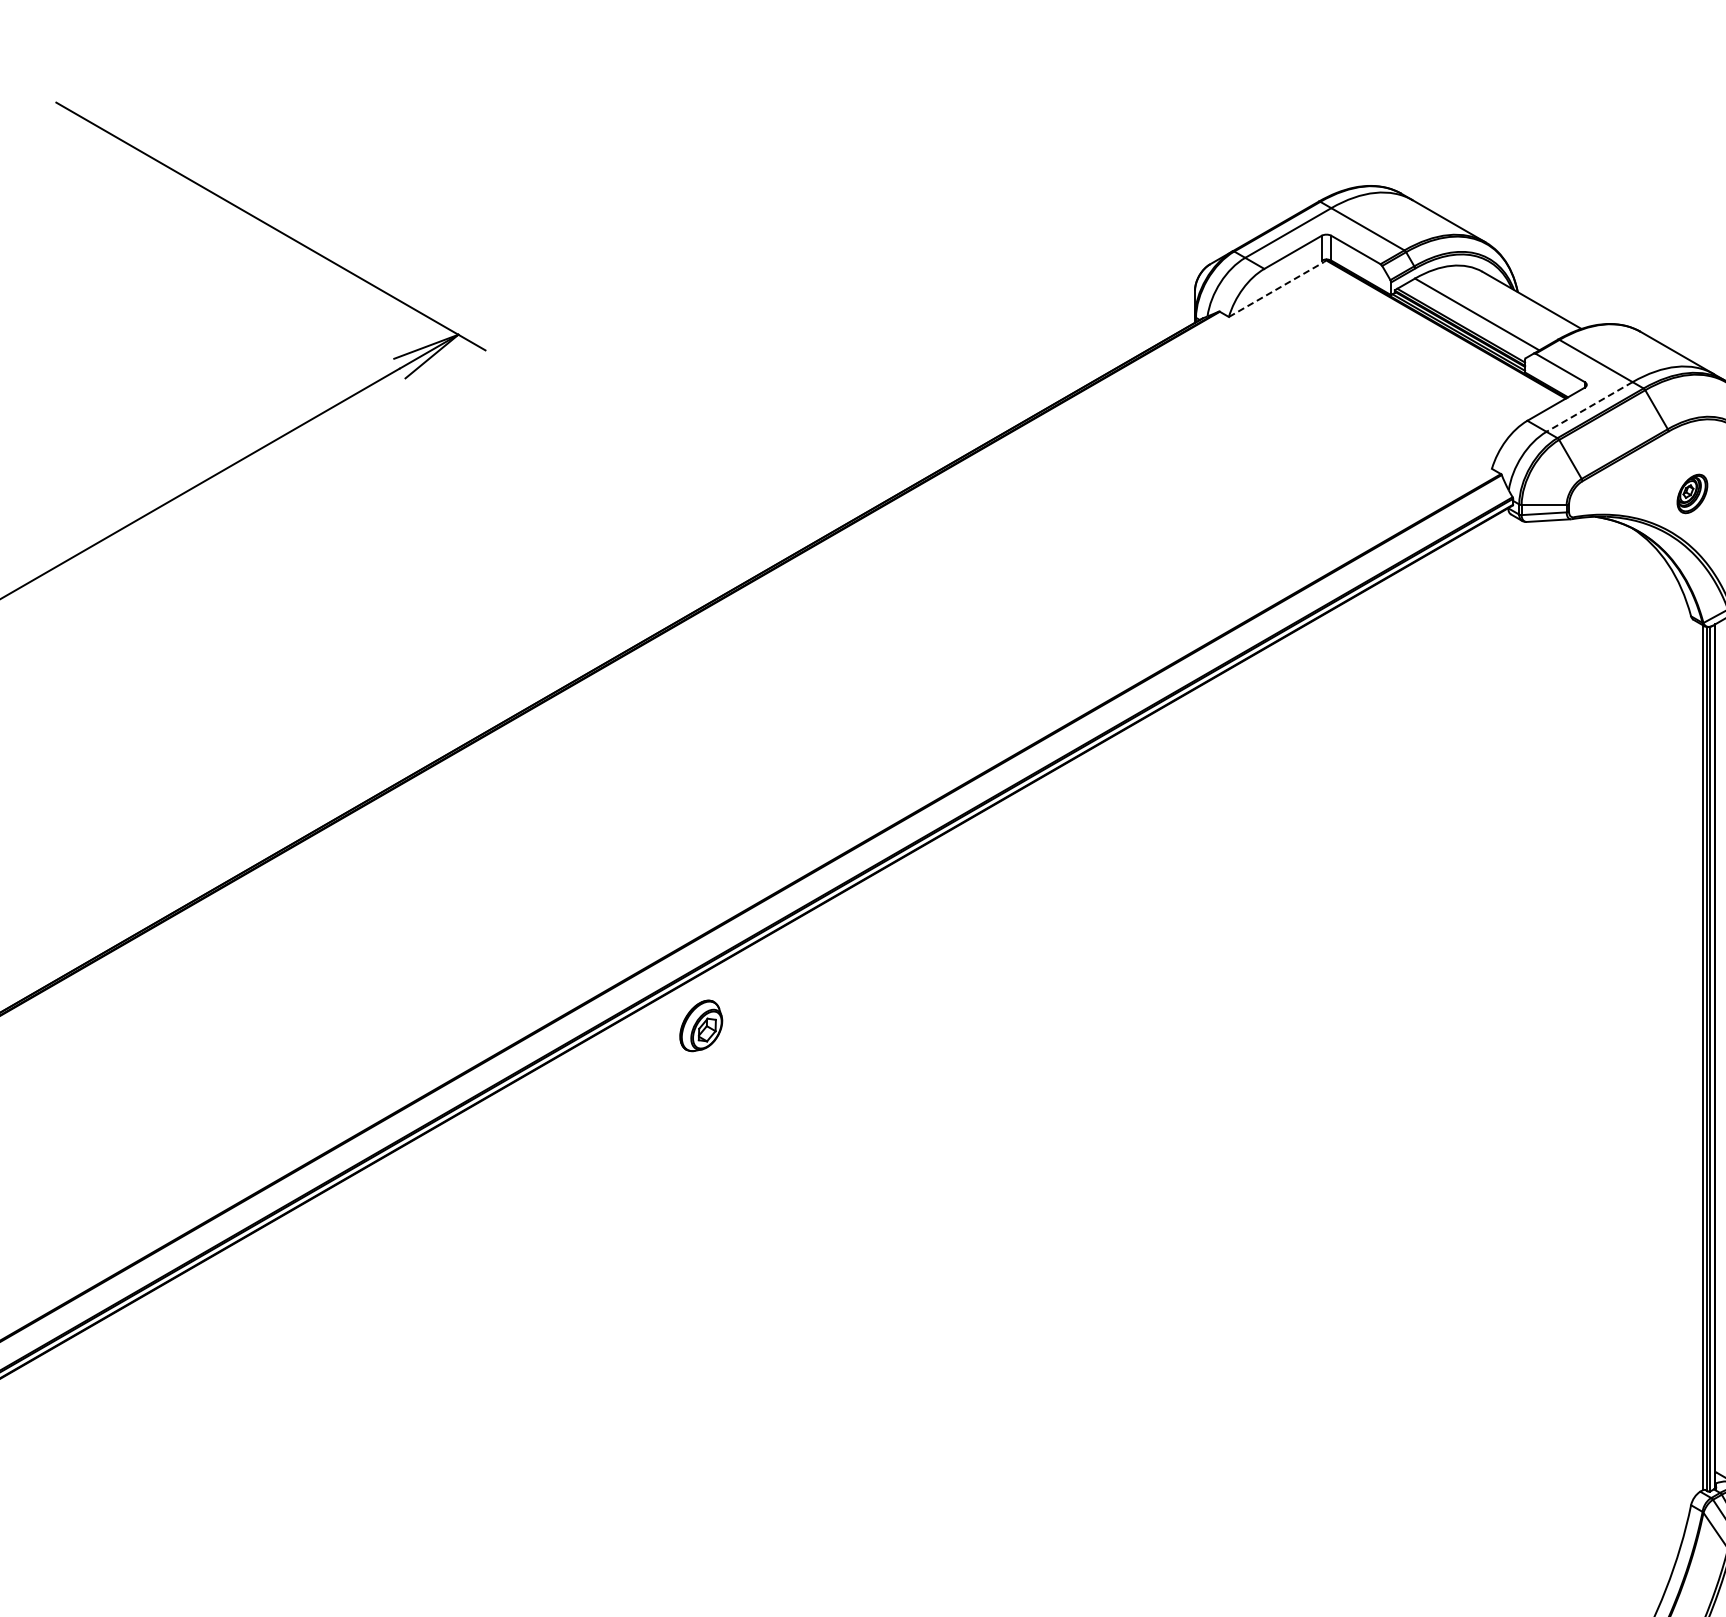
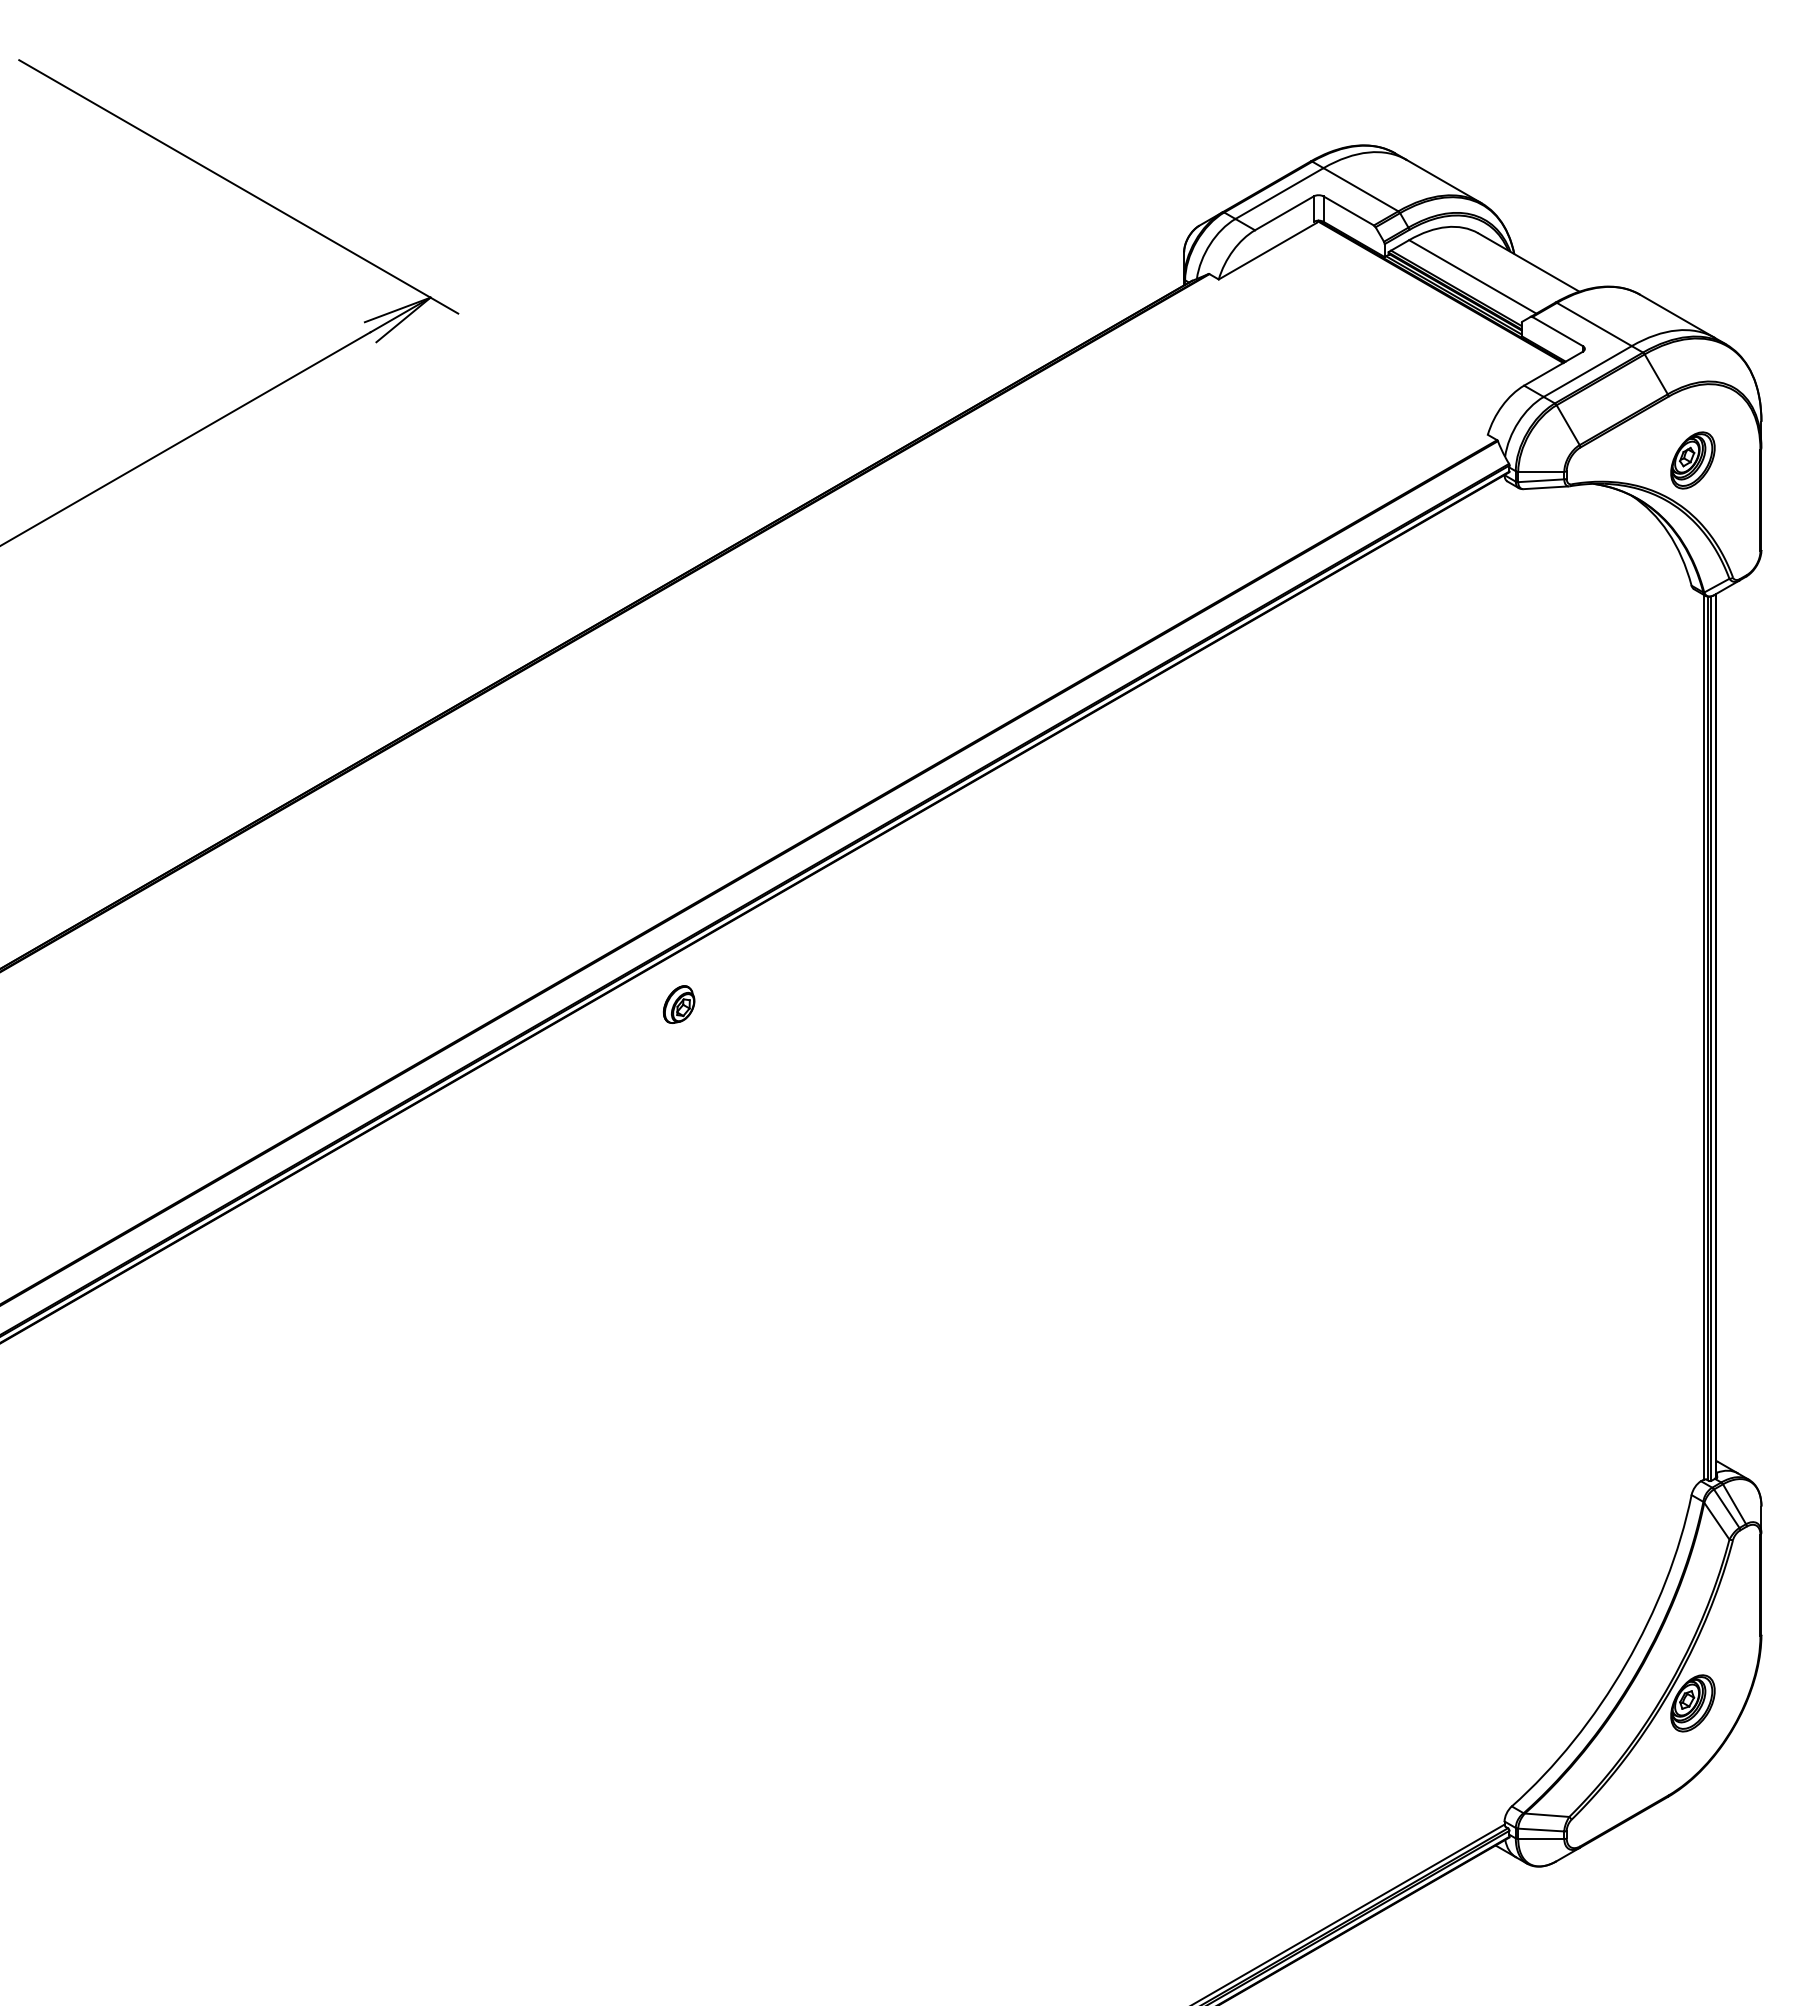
line: (1276, 289) -> (1267, 251), dashed -> solid
line: (1589, 406) -> (1587, 371), dashed -> solid
part: (1691, 493) -> (1692, 460), size x1.43
part: (701, 1025) -> (679, 1004), size x0.71

